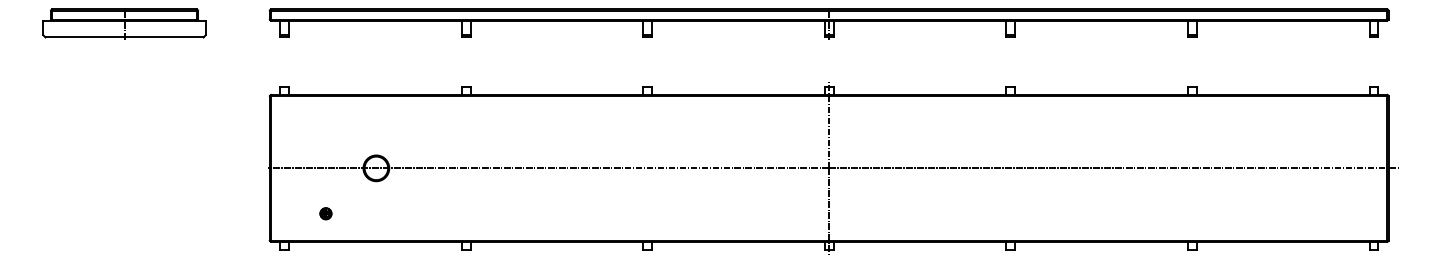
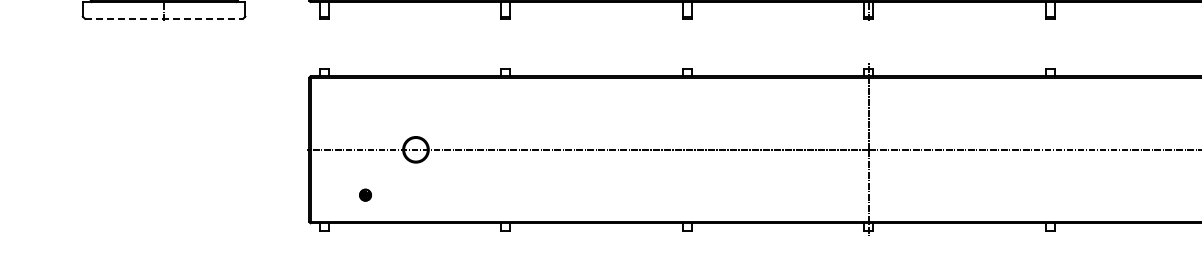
line: (125, 37) -> (165, 18), solid -> dashed

